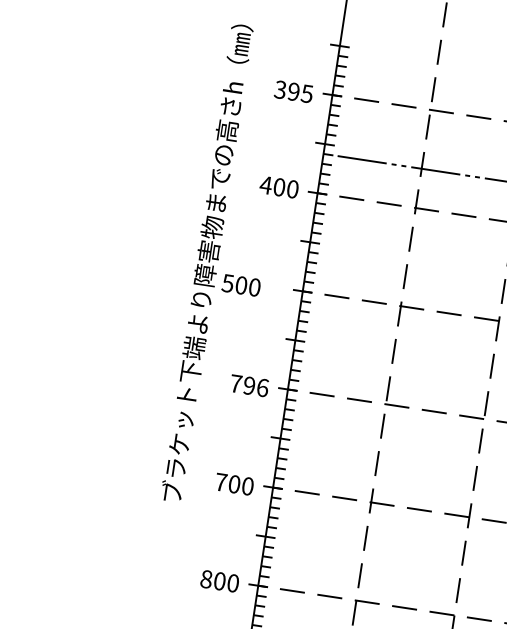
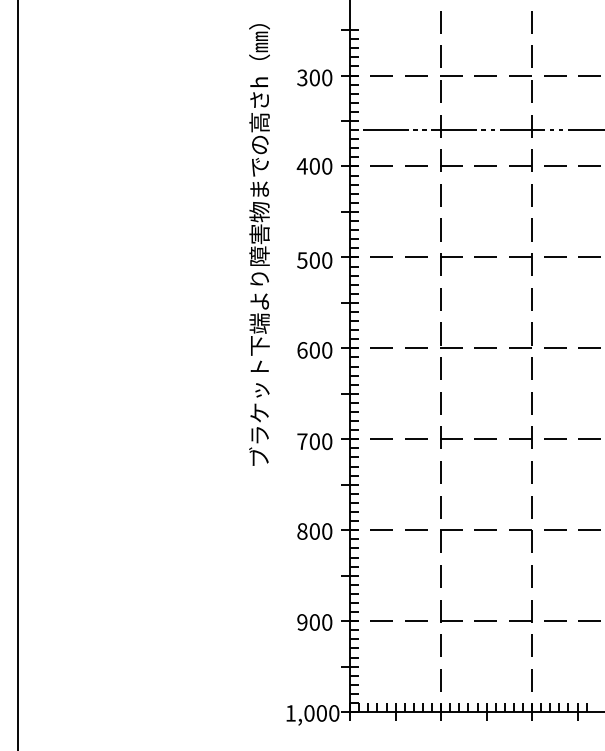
text: (300, 92) -> (320, 77), 395 -> 300
text: (241, 285) -> (314, 260), moved
text: (249, 385) -> (314, 350), 796 -> 600

